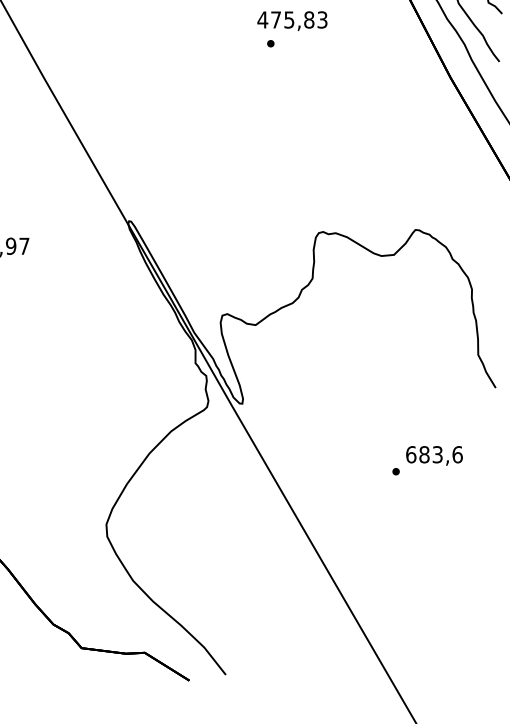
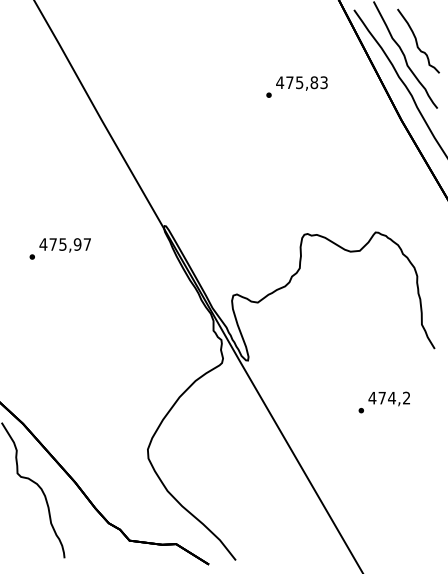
text: (291, 21) -> (301, 83), moved
text: (434, 453) -> (389, 397), 683,6 -> 474,2

